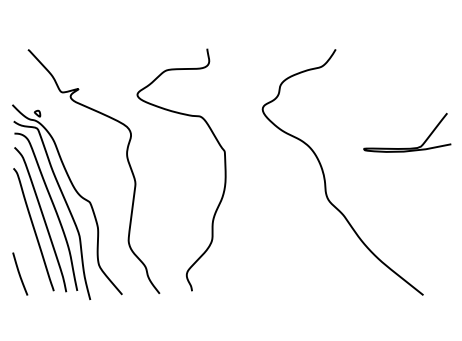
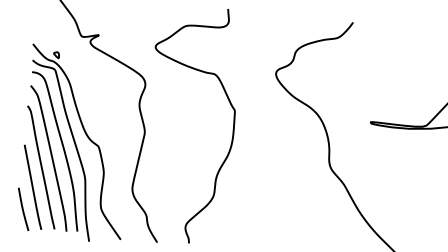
line: (27, 250) -> (33, 187), added

